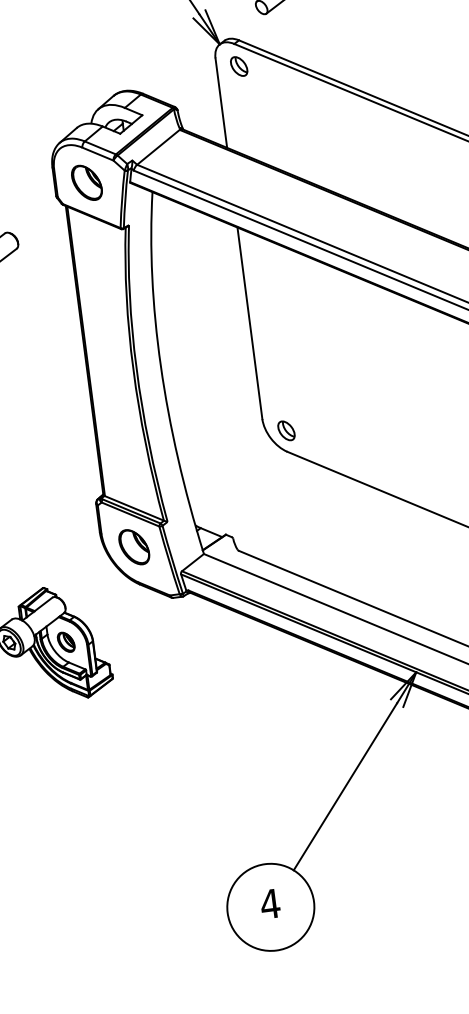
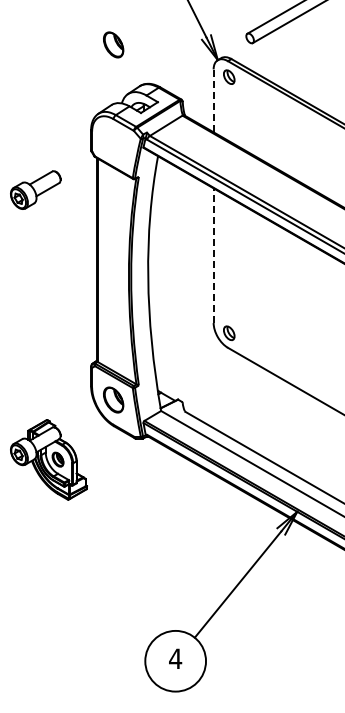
line: (221, 102) -> (213, 100), solid -> dashed
part: (86, 182) -> (113, 44), moved
line: (249, 323) -> (213, 255), solid -> dashed

